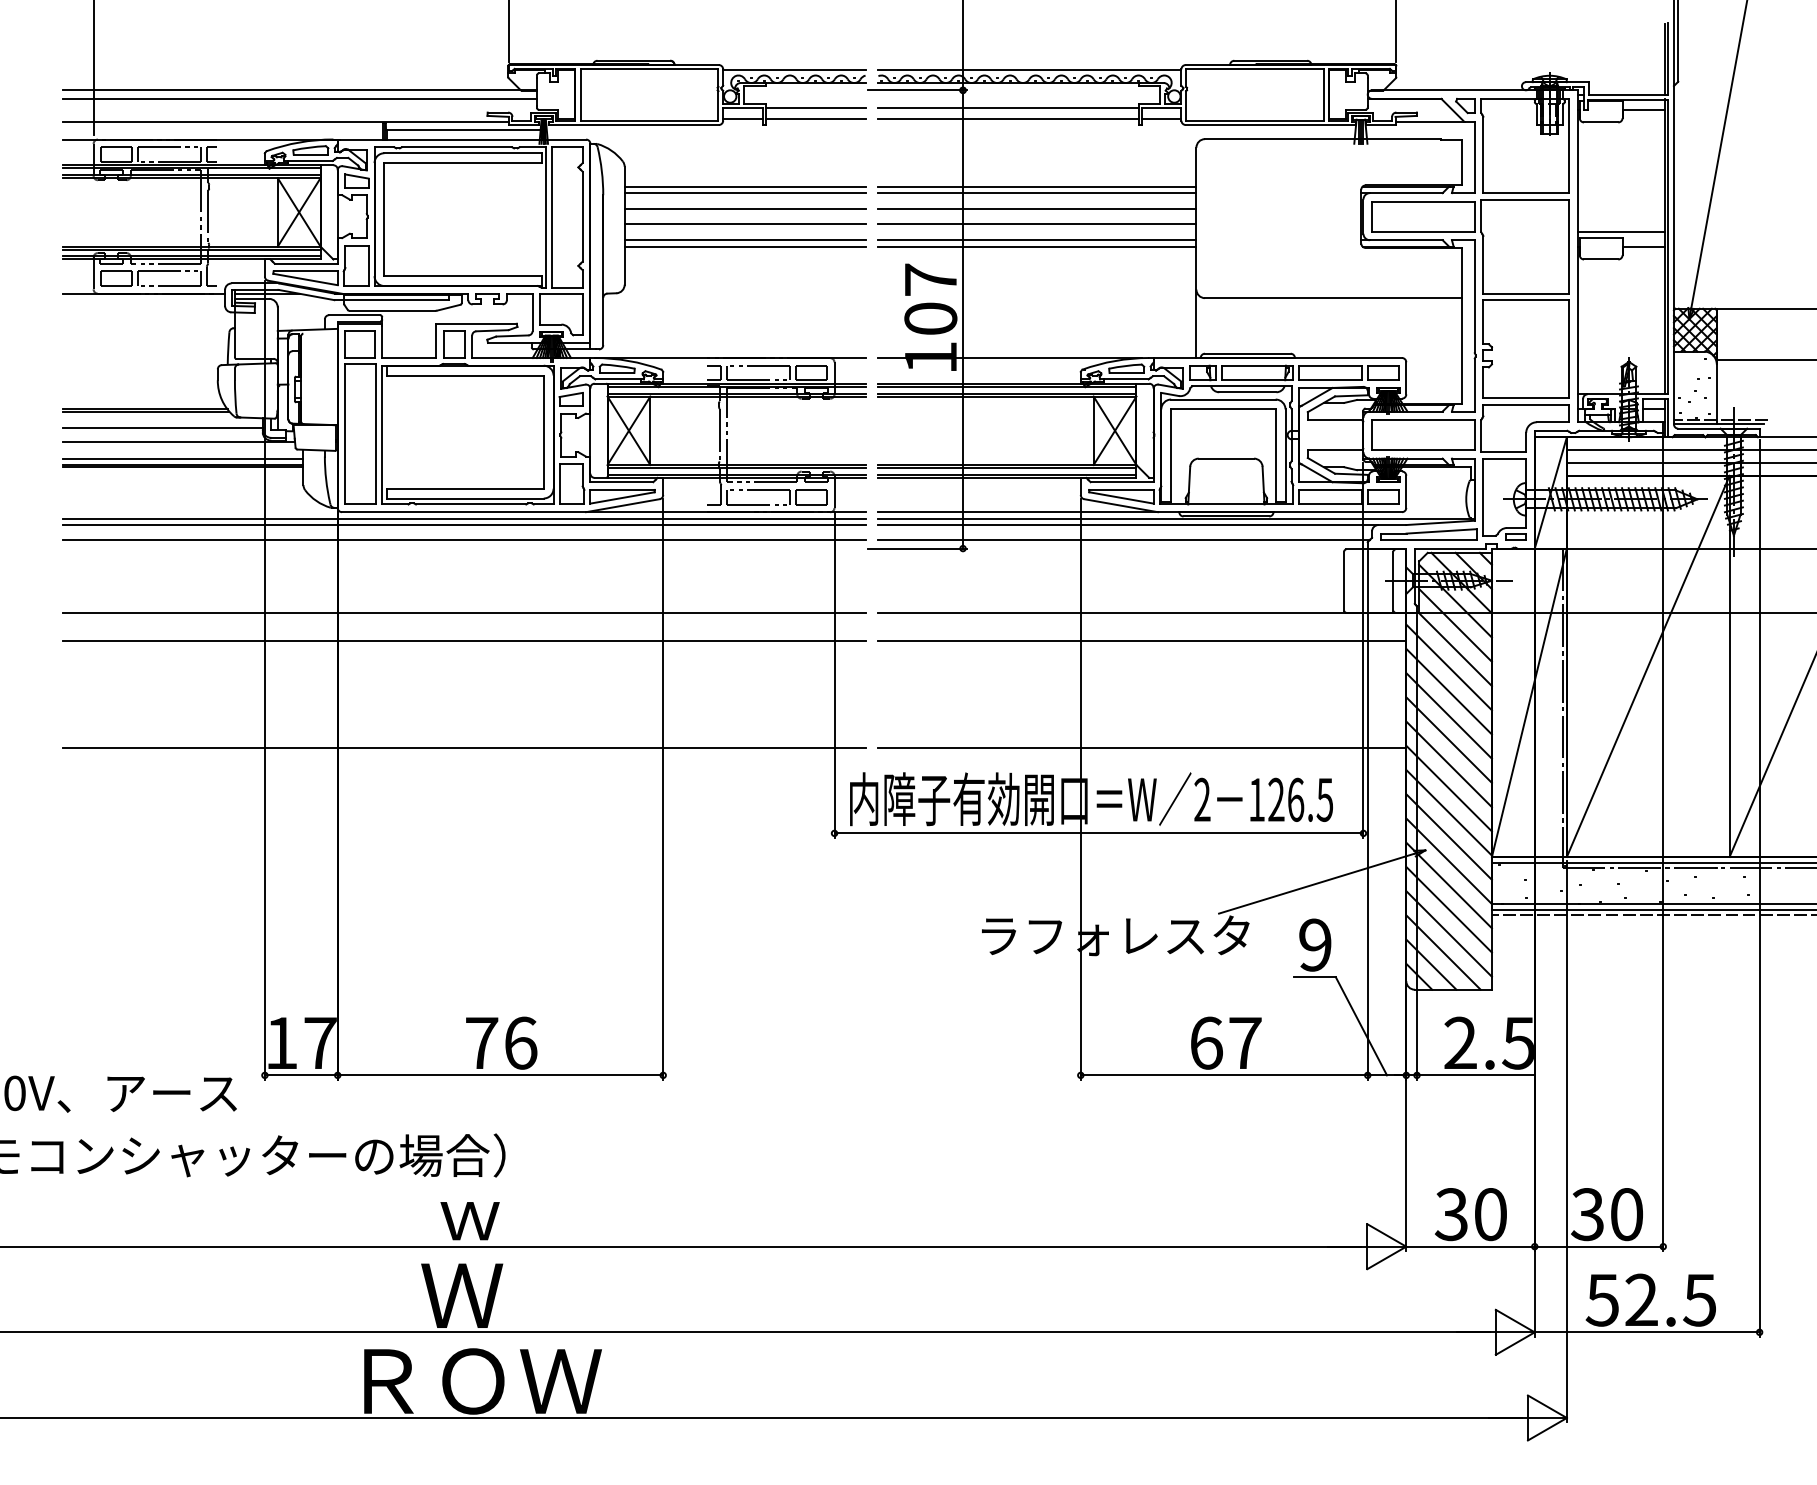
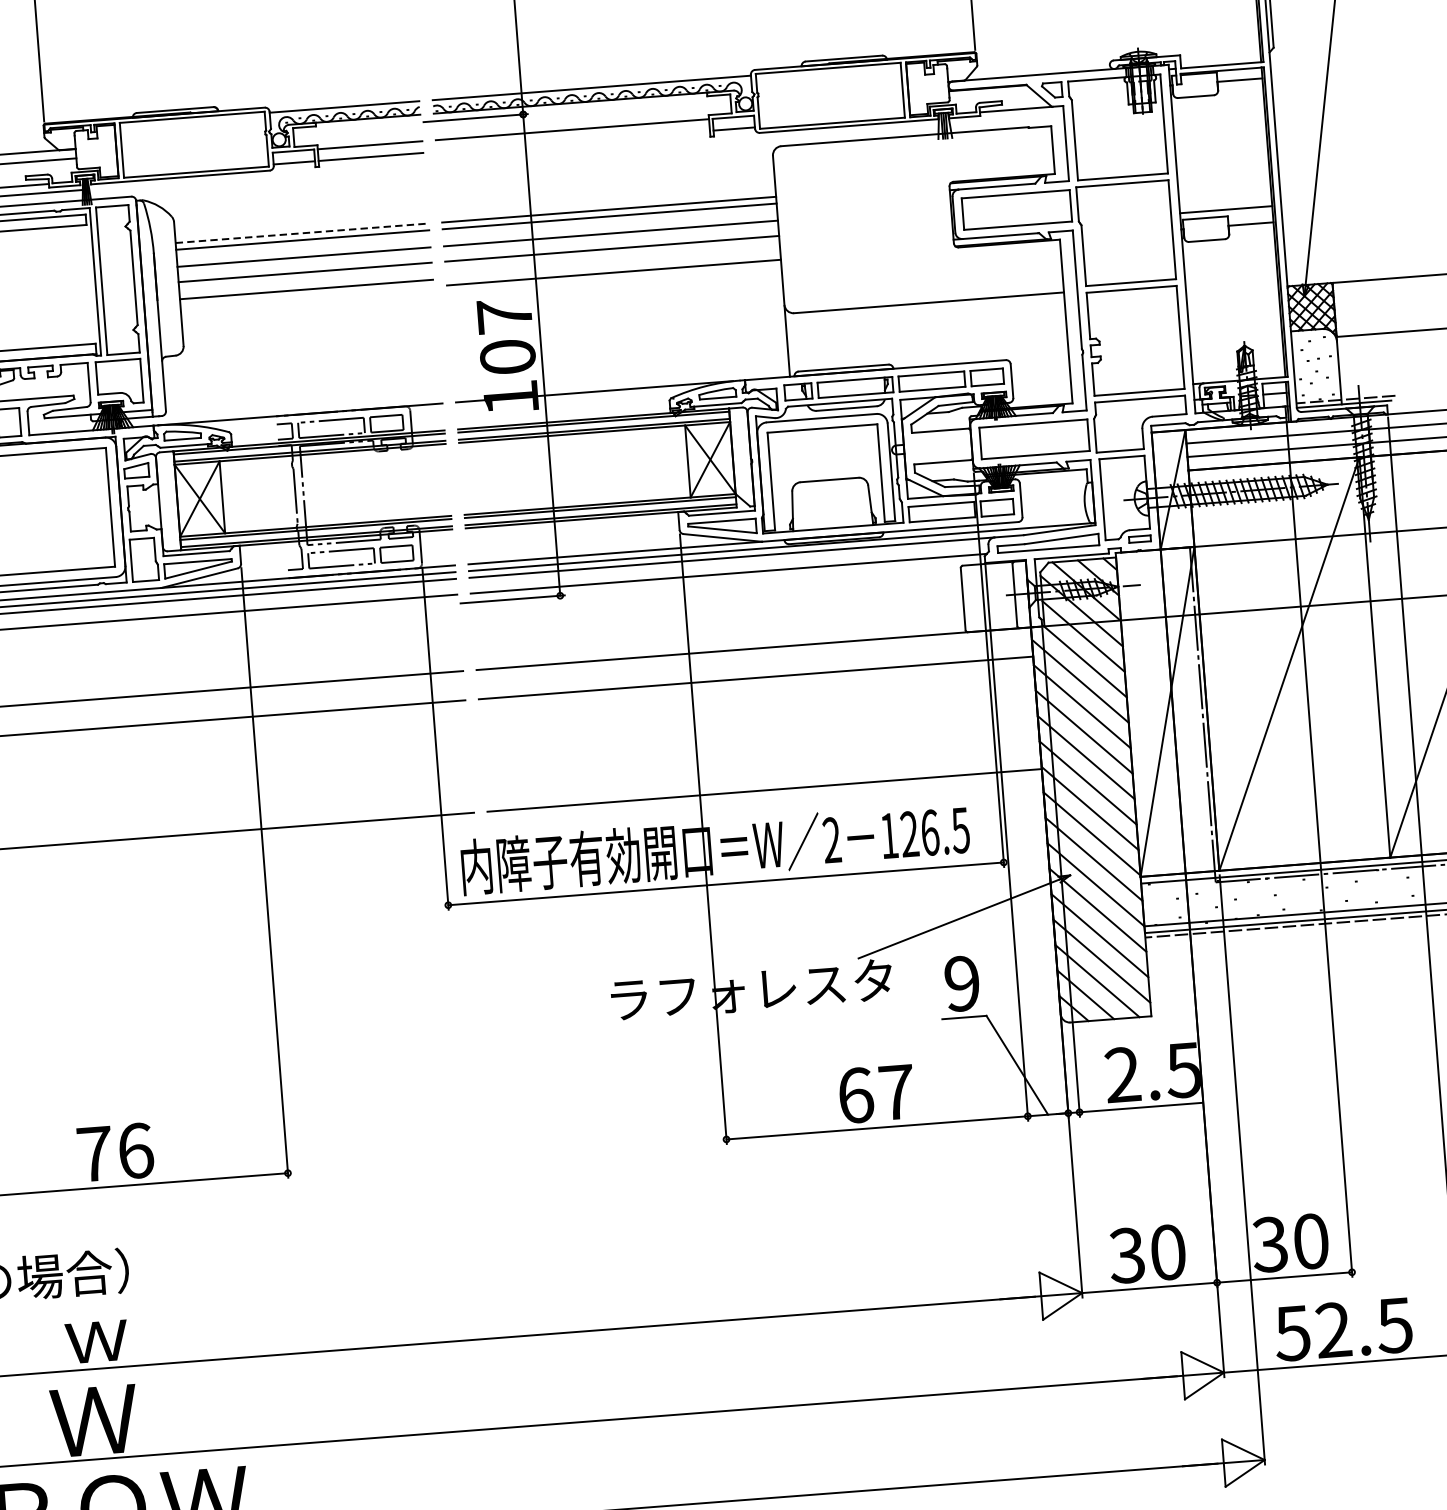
line: (1008, 119) -> (573, 141), removed
line: (745, 186) -> (302, 233), solid -> dashed
line: (1037, 240) -> (613, 266), removed
line: (744, 246) -> (306, 296), removed

